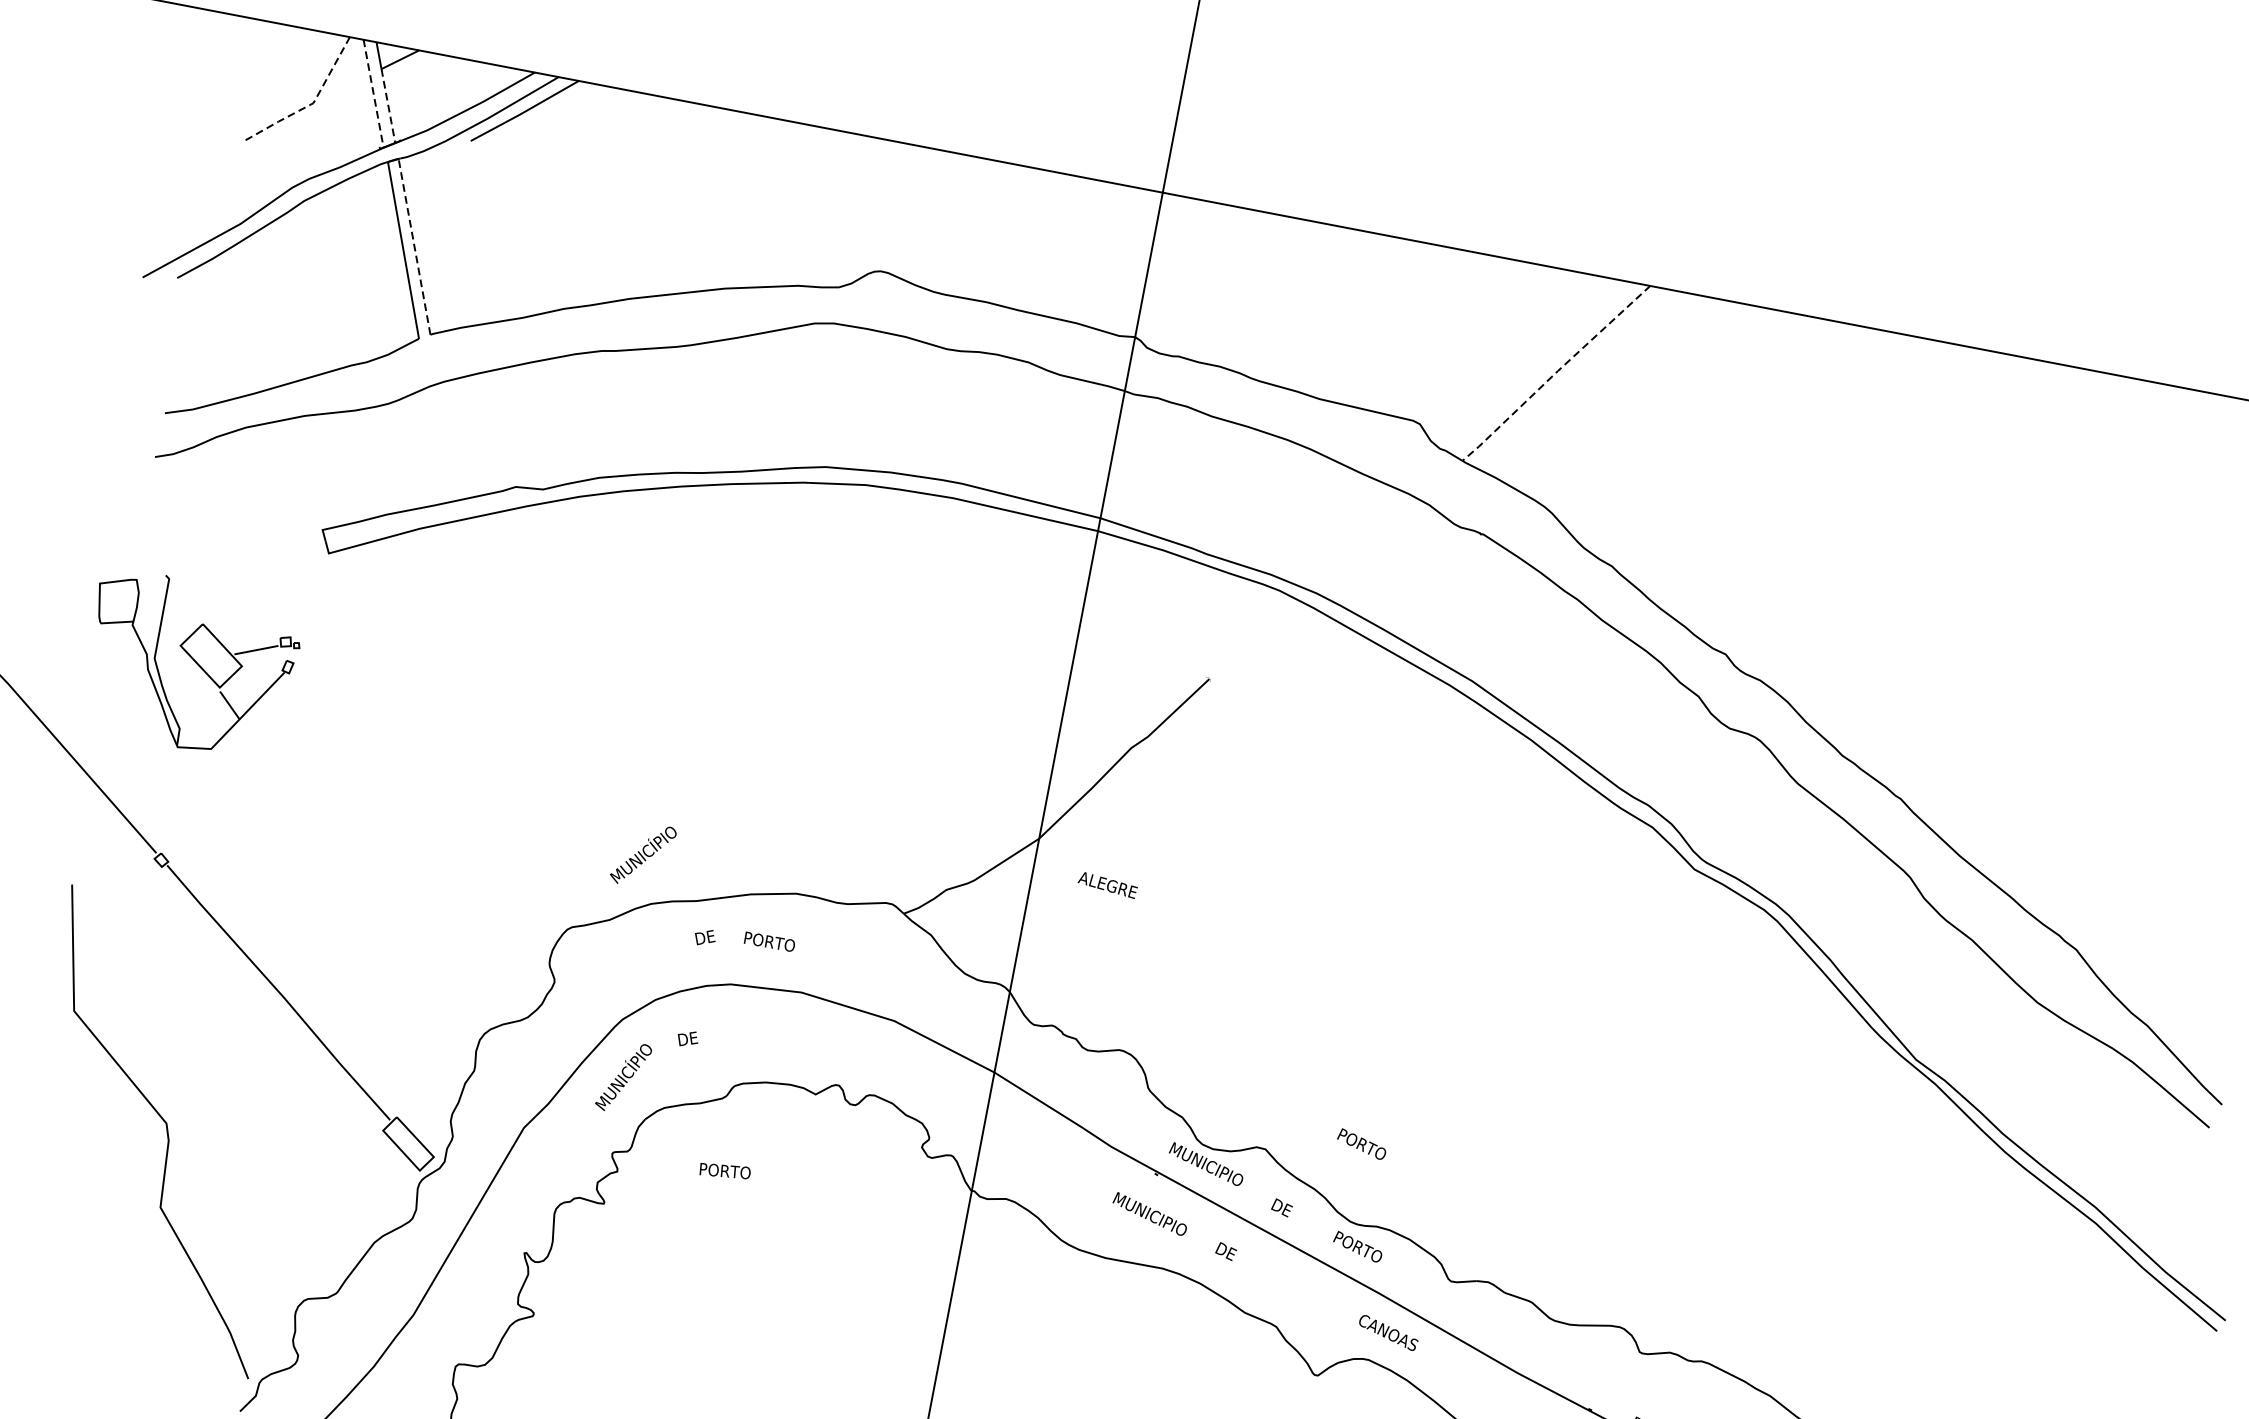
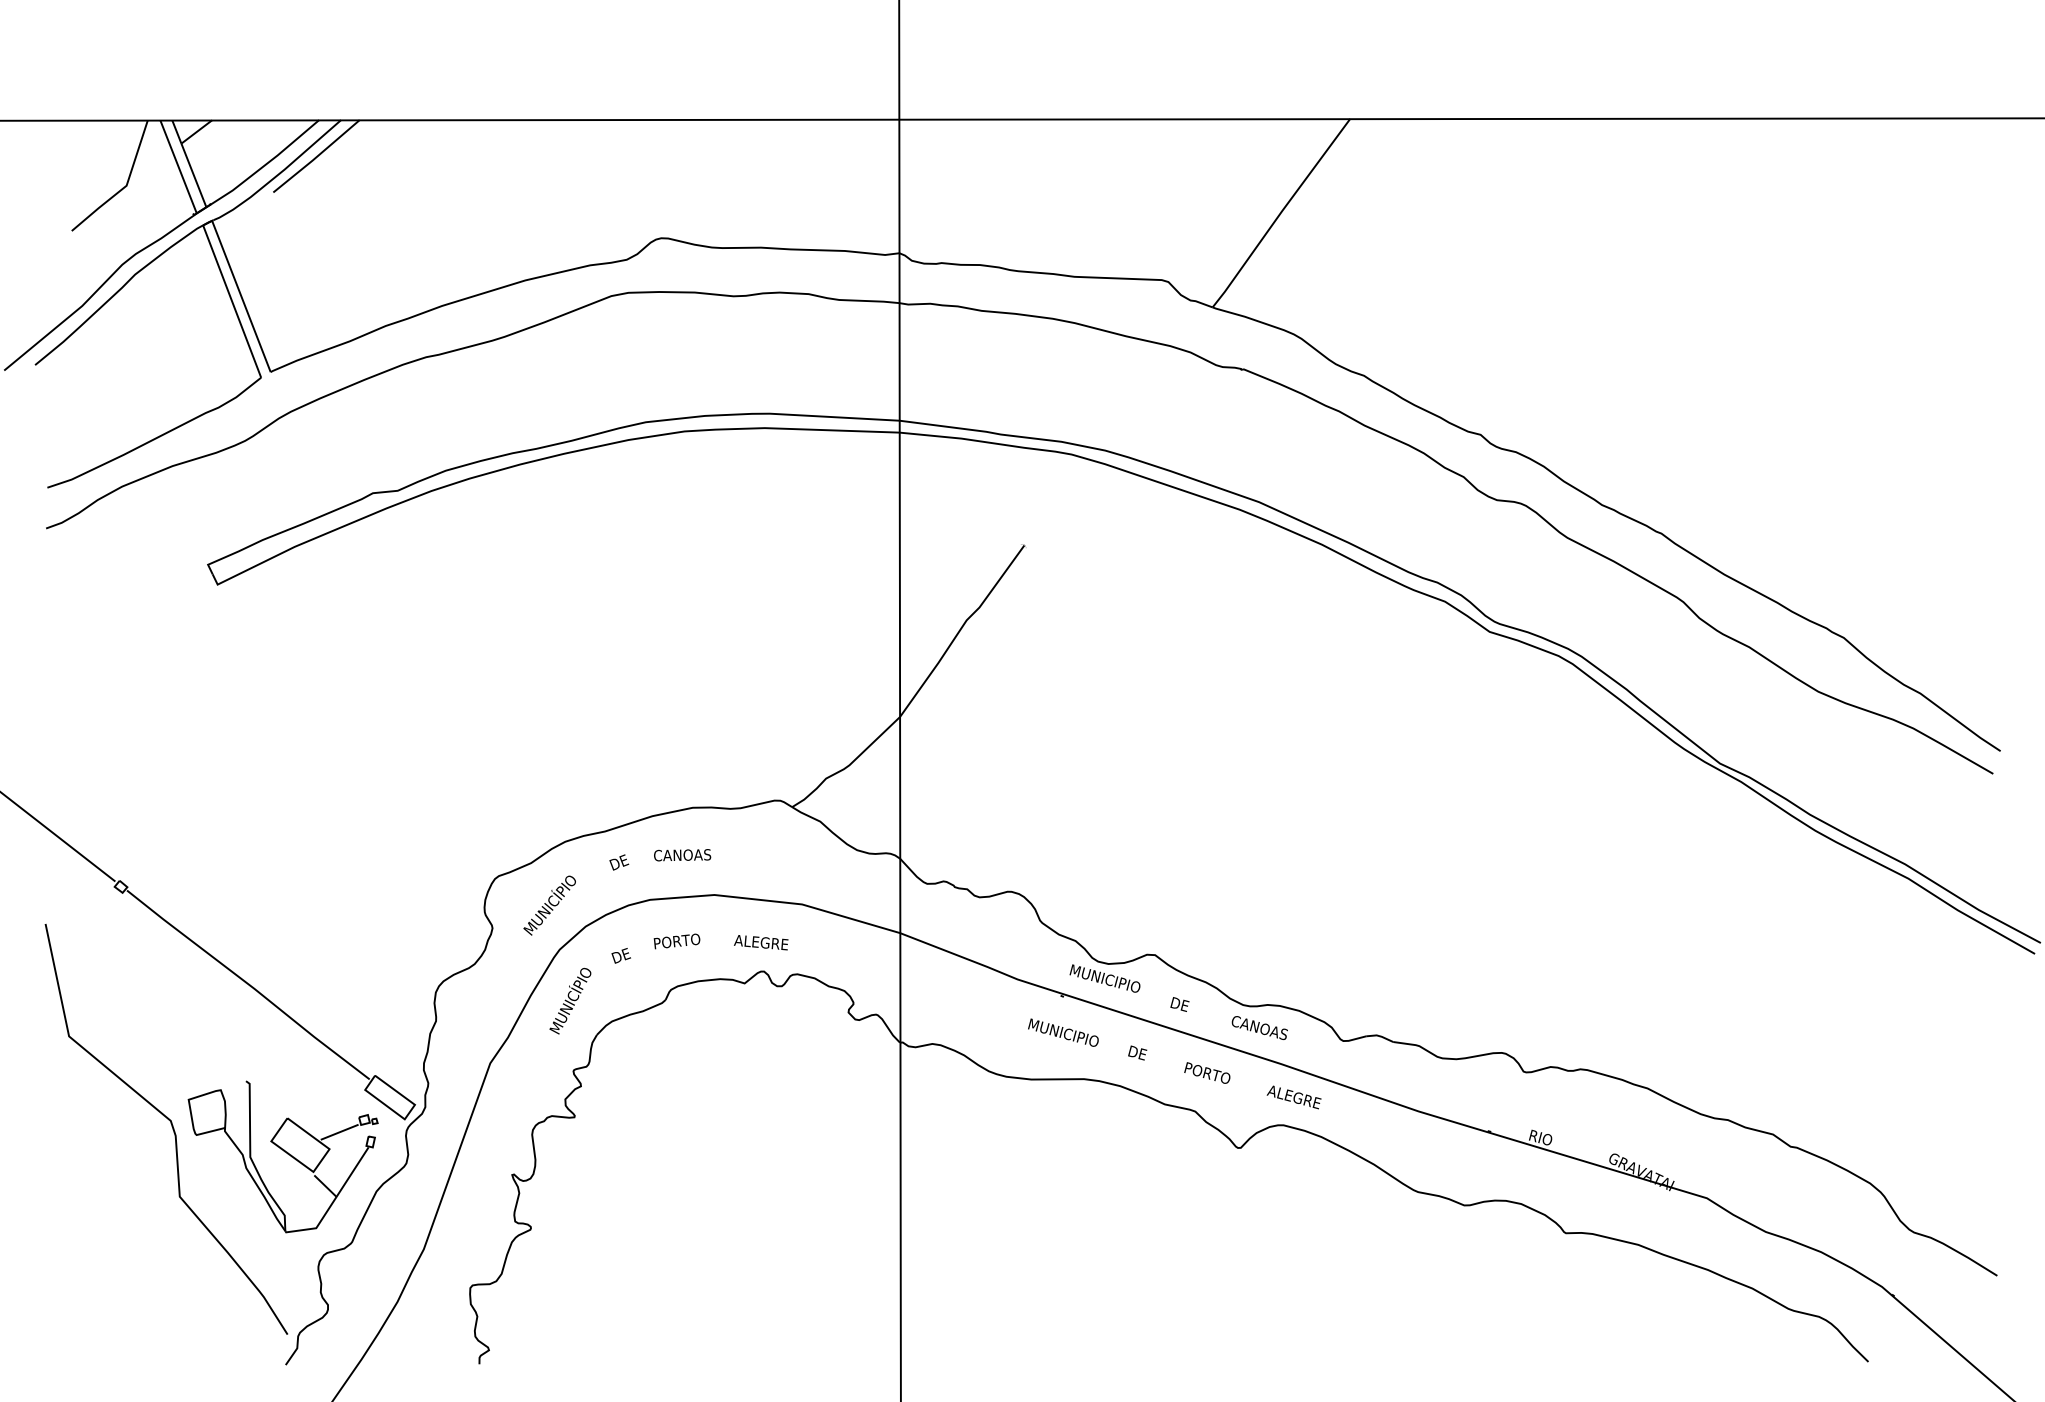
line: (373, 93) -> (178, 166), dashed -> solid
line: (311, 104) -> (125, 187), dashed -> solid
line: (389, 106) -> (194, 175), dashed -> solid
line: (414, 246) -> (241, 296), dashed -> solid
line: (1555, 373) -> (1280, 213), dashed -> solid
part: (189, 664) -> (282, 1156), moved
text: (642, 854) -> (549, 905), moved
text: (1108, 885) -> (761, 942), moved
text: (775, 943) -> (682, 855), PORTO -> CANOAS
text: (1362, 1143) -> (1207, 1072), moved
text: (724, 1171) -> (676, 941), moved
text: (1363, 1249) -> (1259, 1027), PORTO -> CANOAS
text: (1387, 1332) -> (1295, 1097), CANOAS -> ALEGRE

